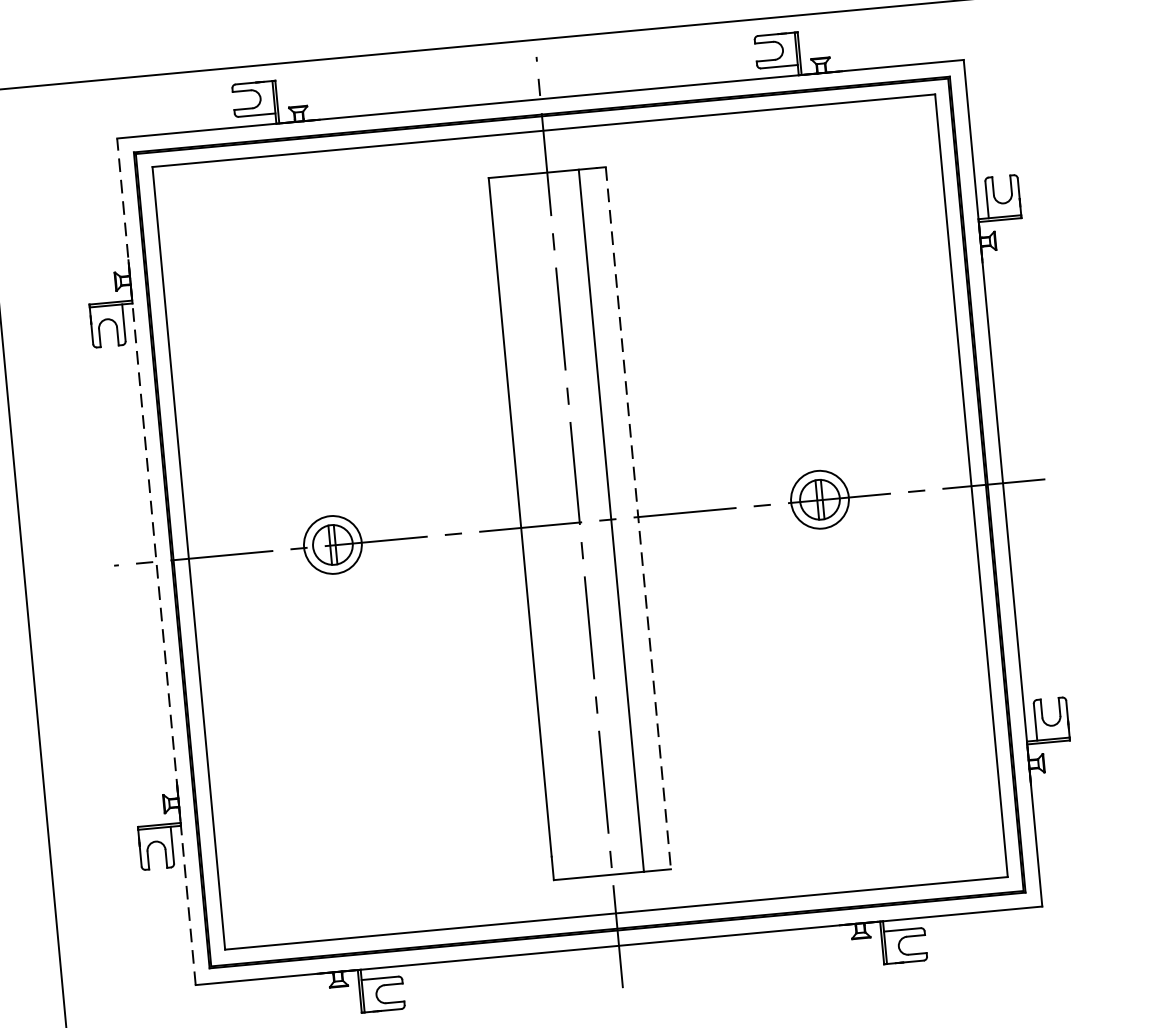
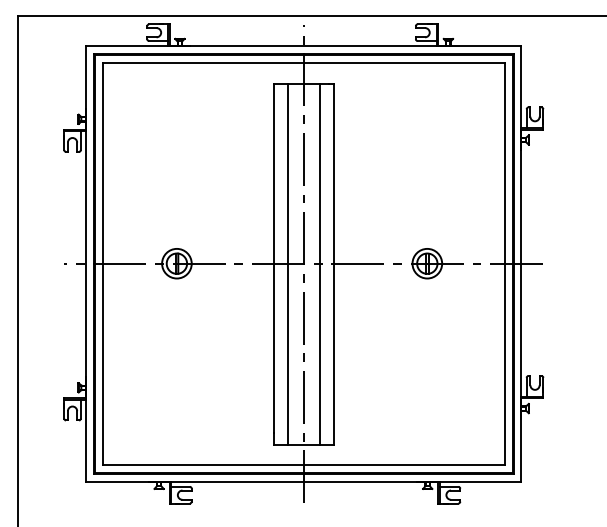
line: (637, 520) -> (333, 265), dashed -> solid
line: (548, 526) -> (287, 264), added
line: (157, 560) -> (86, 263), dashed -> solid

